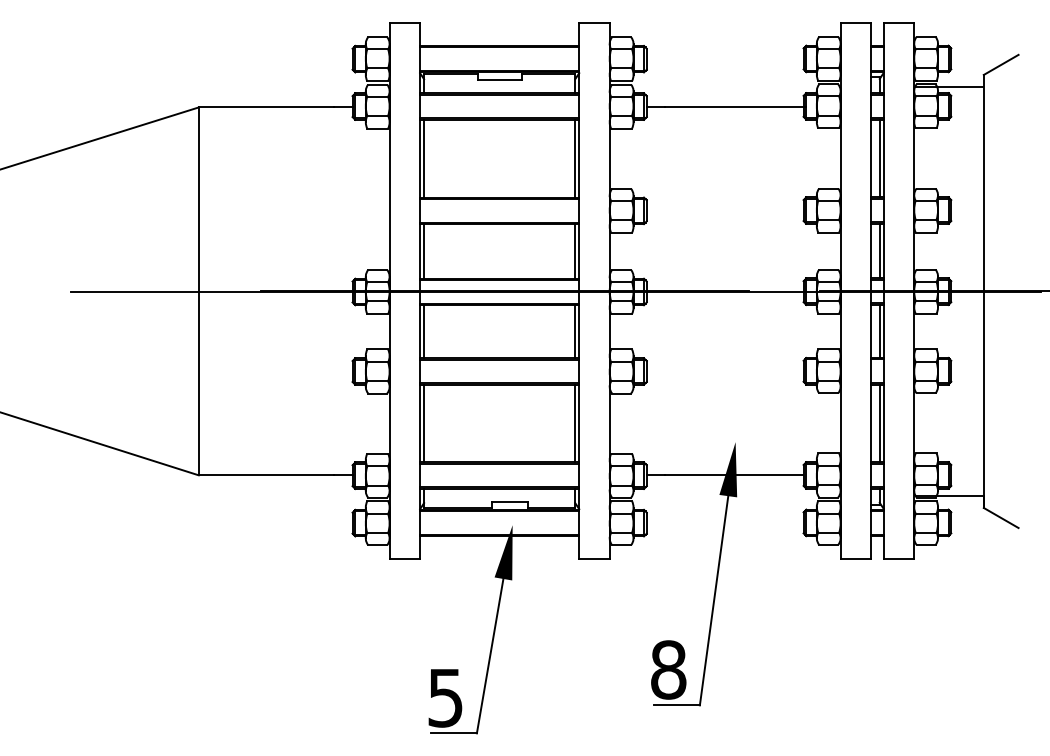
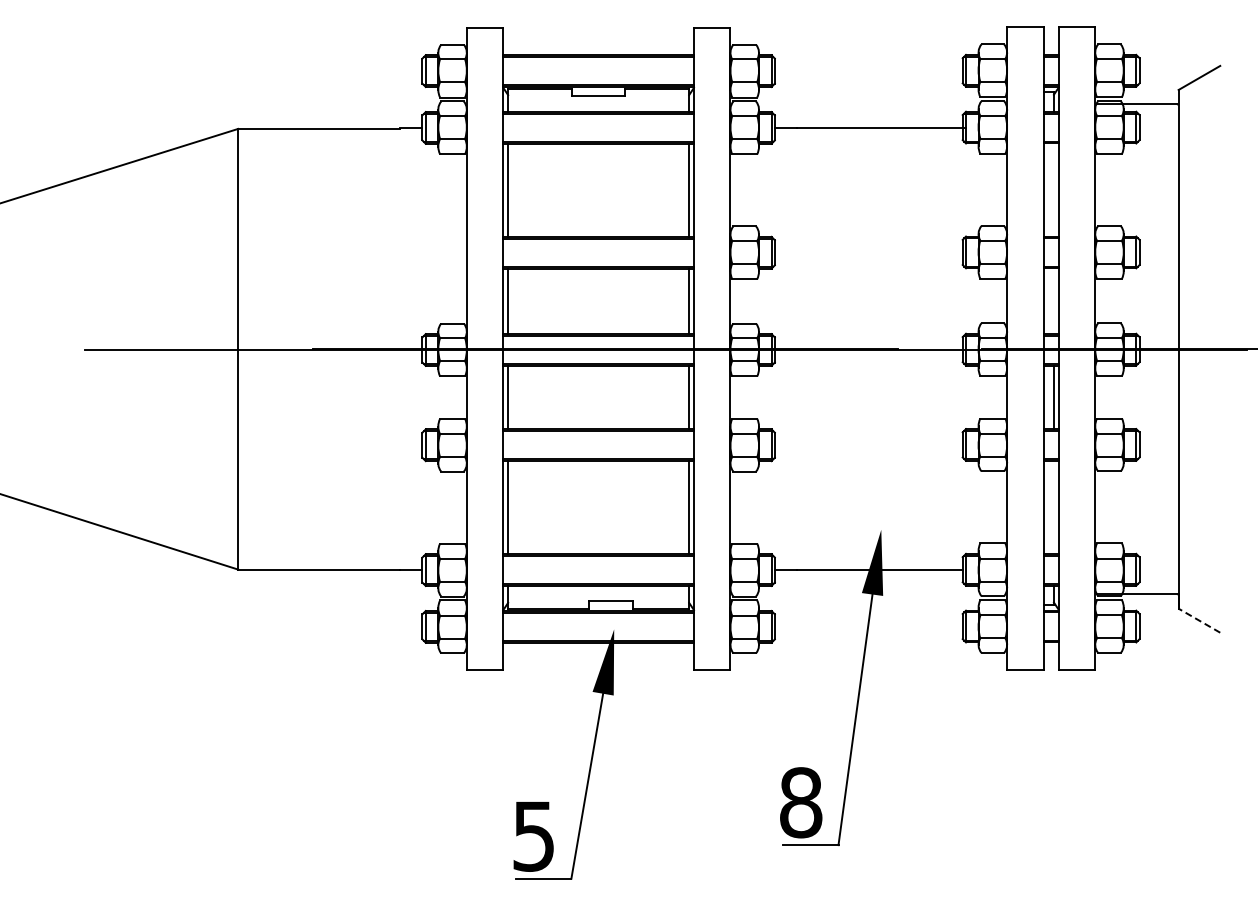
line: (879, 158) -> (1053, 189), removed
line: (879, 250) -> (1053, 300), removed
line: (879, 422) -> (1053, 506), removed
line: (1001, 517) -> (1199, 620), solid -> dashed

